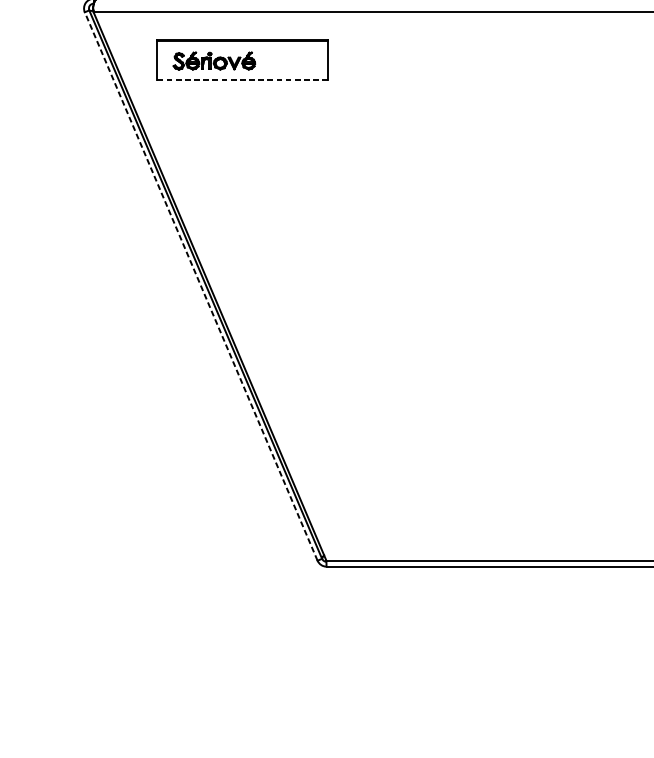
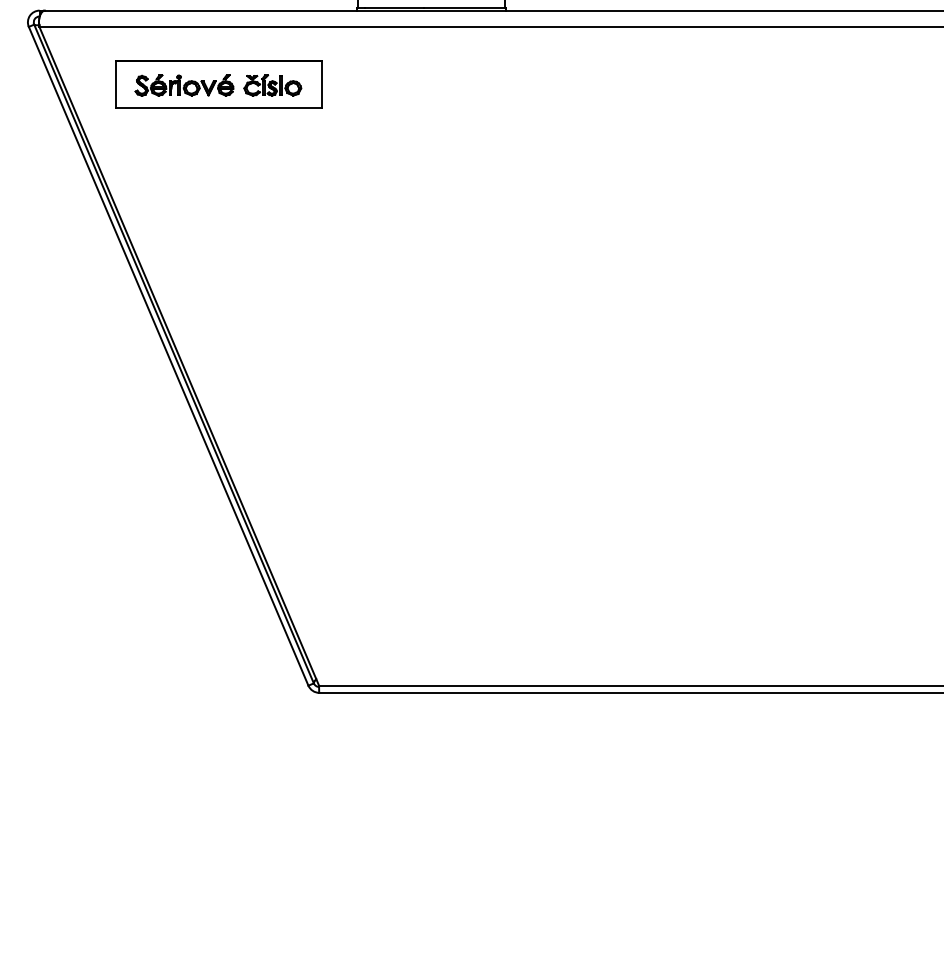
part: (287, 61) -> (272, 85), added
line: (242, 80) -> (218, 108), dashed -> solid
line: (201, 286) -> (168, 356), dashed -> solid

